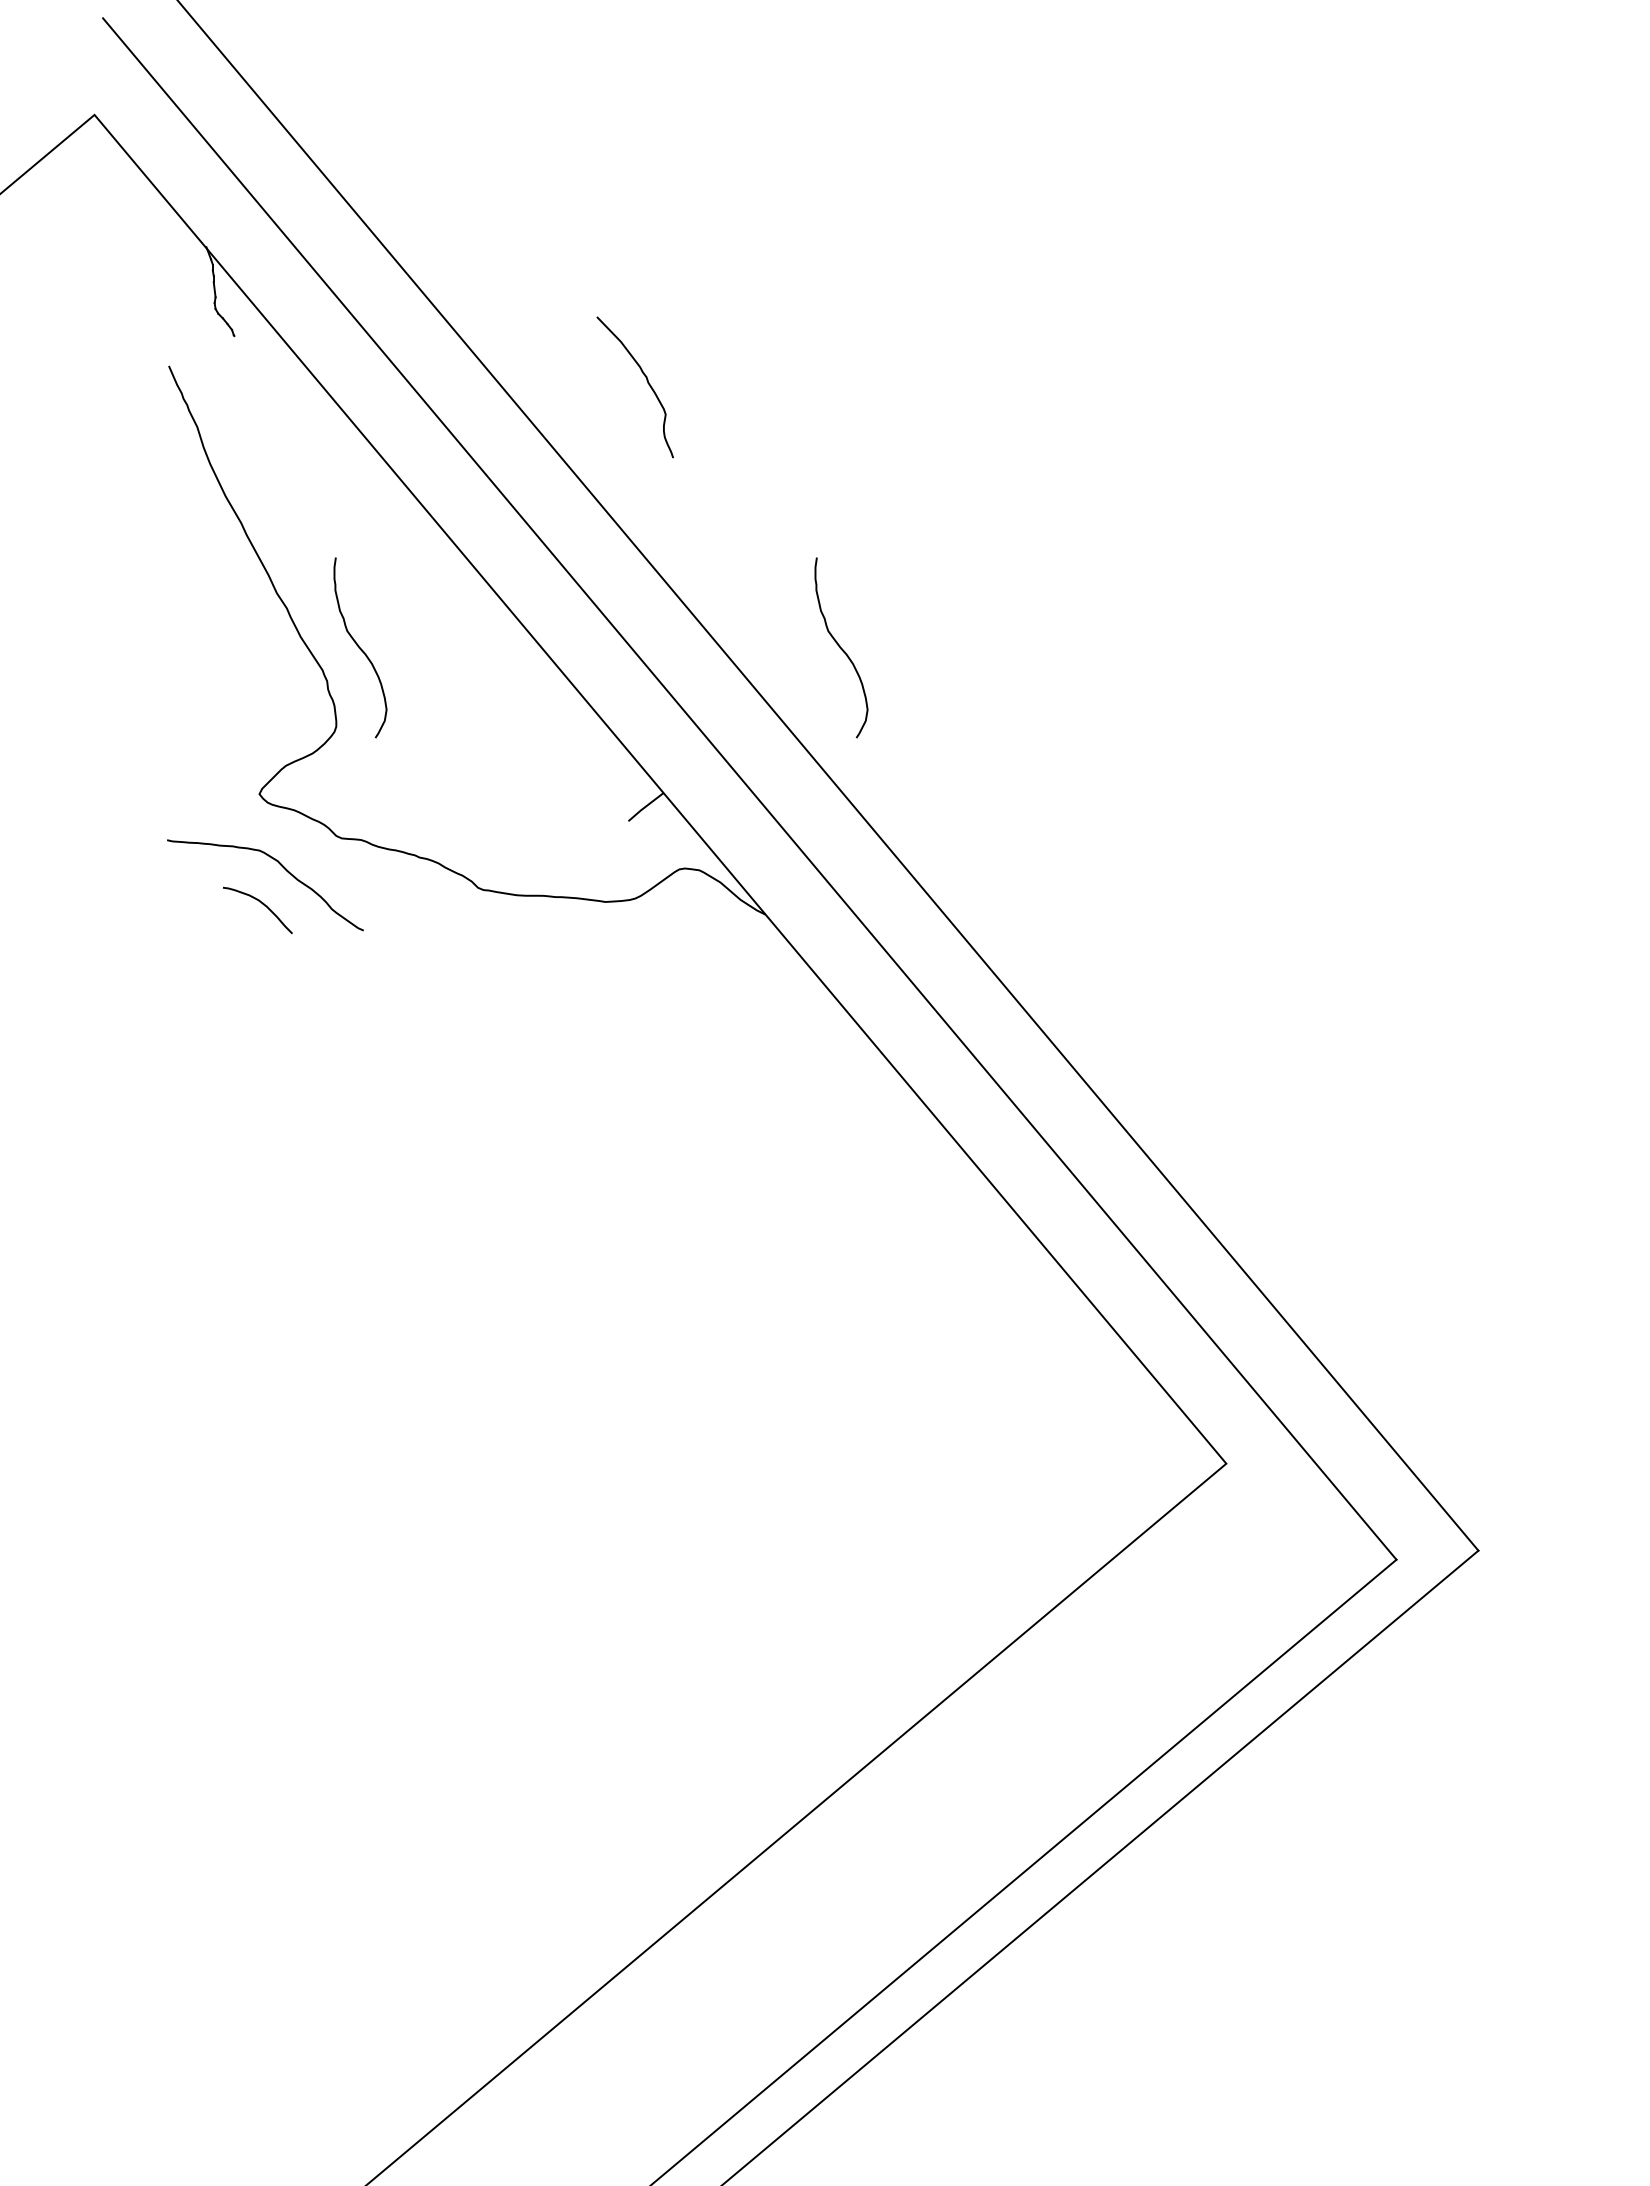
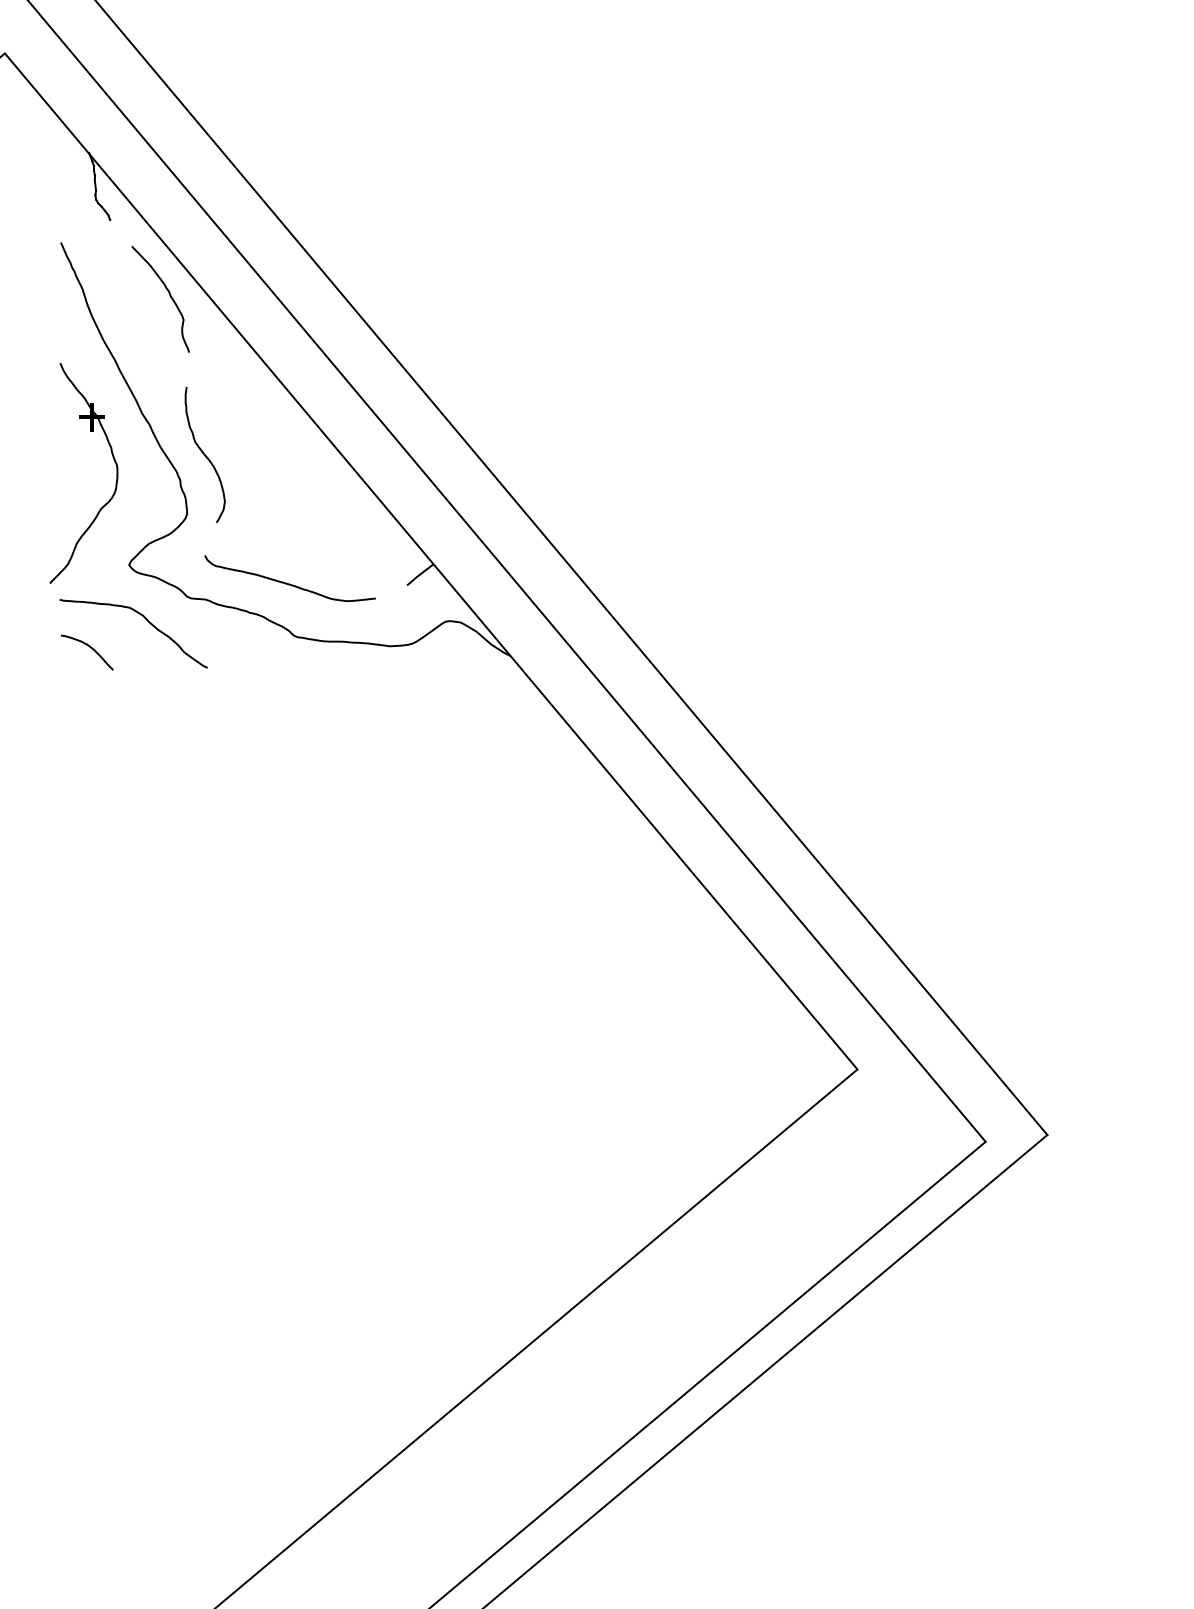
curve: (647, 383) -> (169, 296), moved
curve: (841, 647) -> (567, 454), removed
part: (238, 653) -> (113, 459), added
curve: (471, 818) -> (288, 583), added
curve: (262, 904) -> (90, 648), moved

